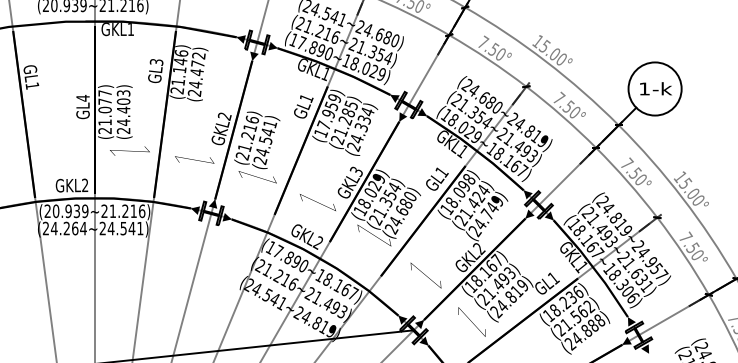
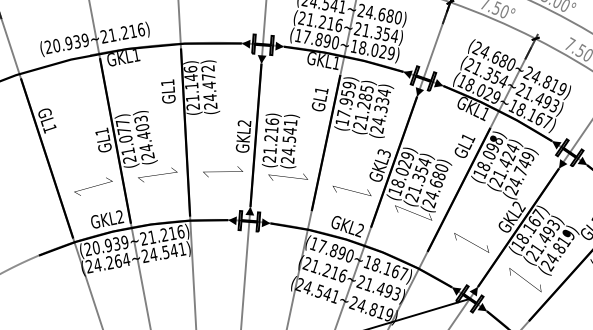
text: (156, 62) -> (167, 83), GL3 -> GL1
text: (82, 97) -> (101, 131), GL4 -> GL1
line: (64, 150) -> (93, 186), added

